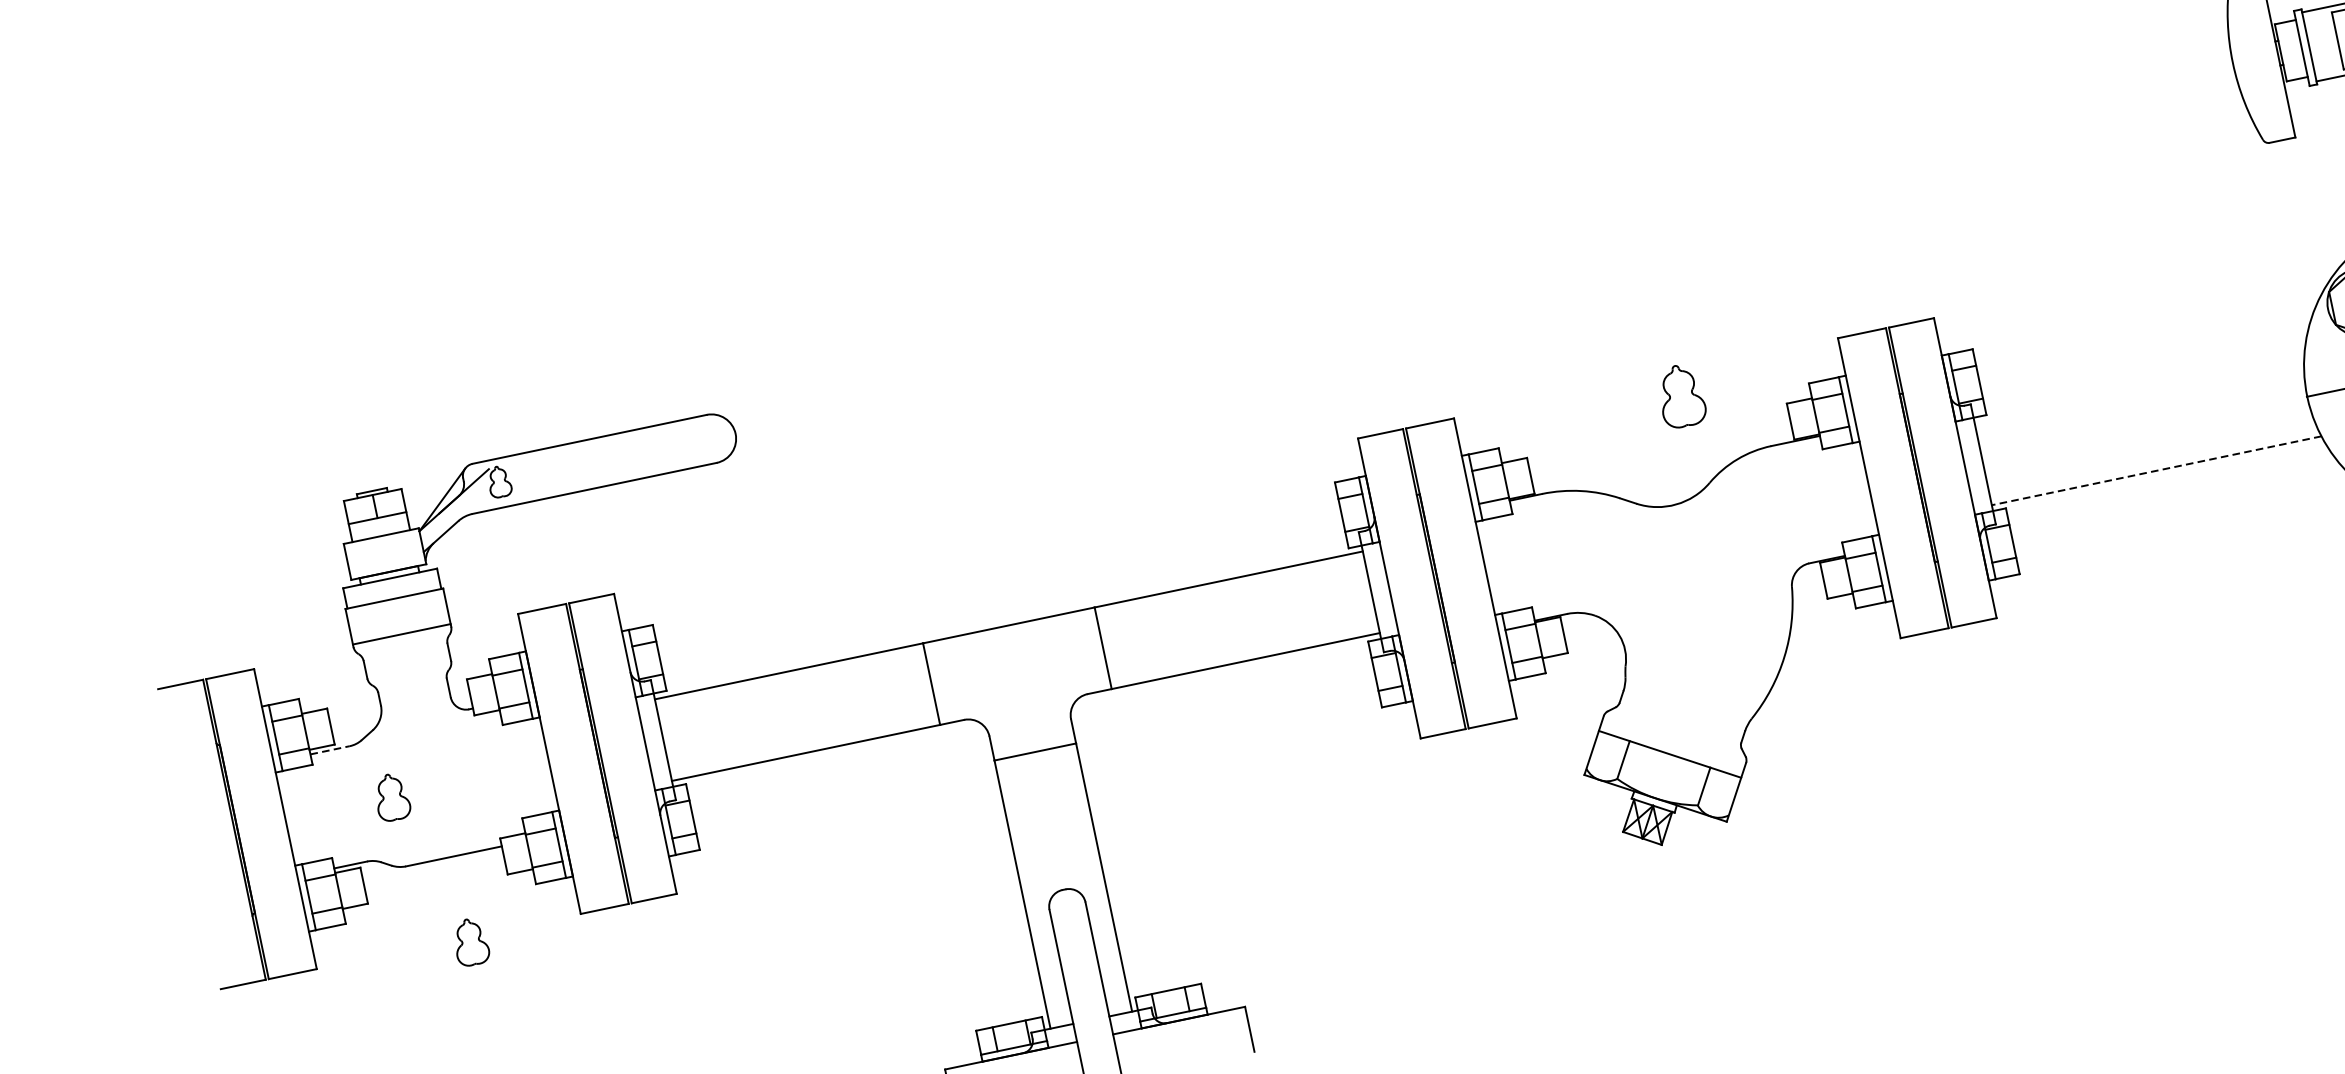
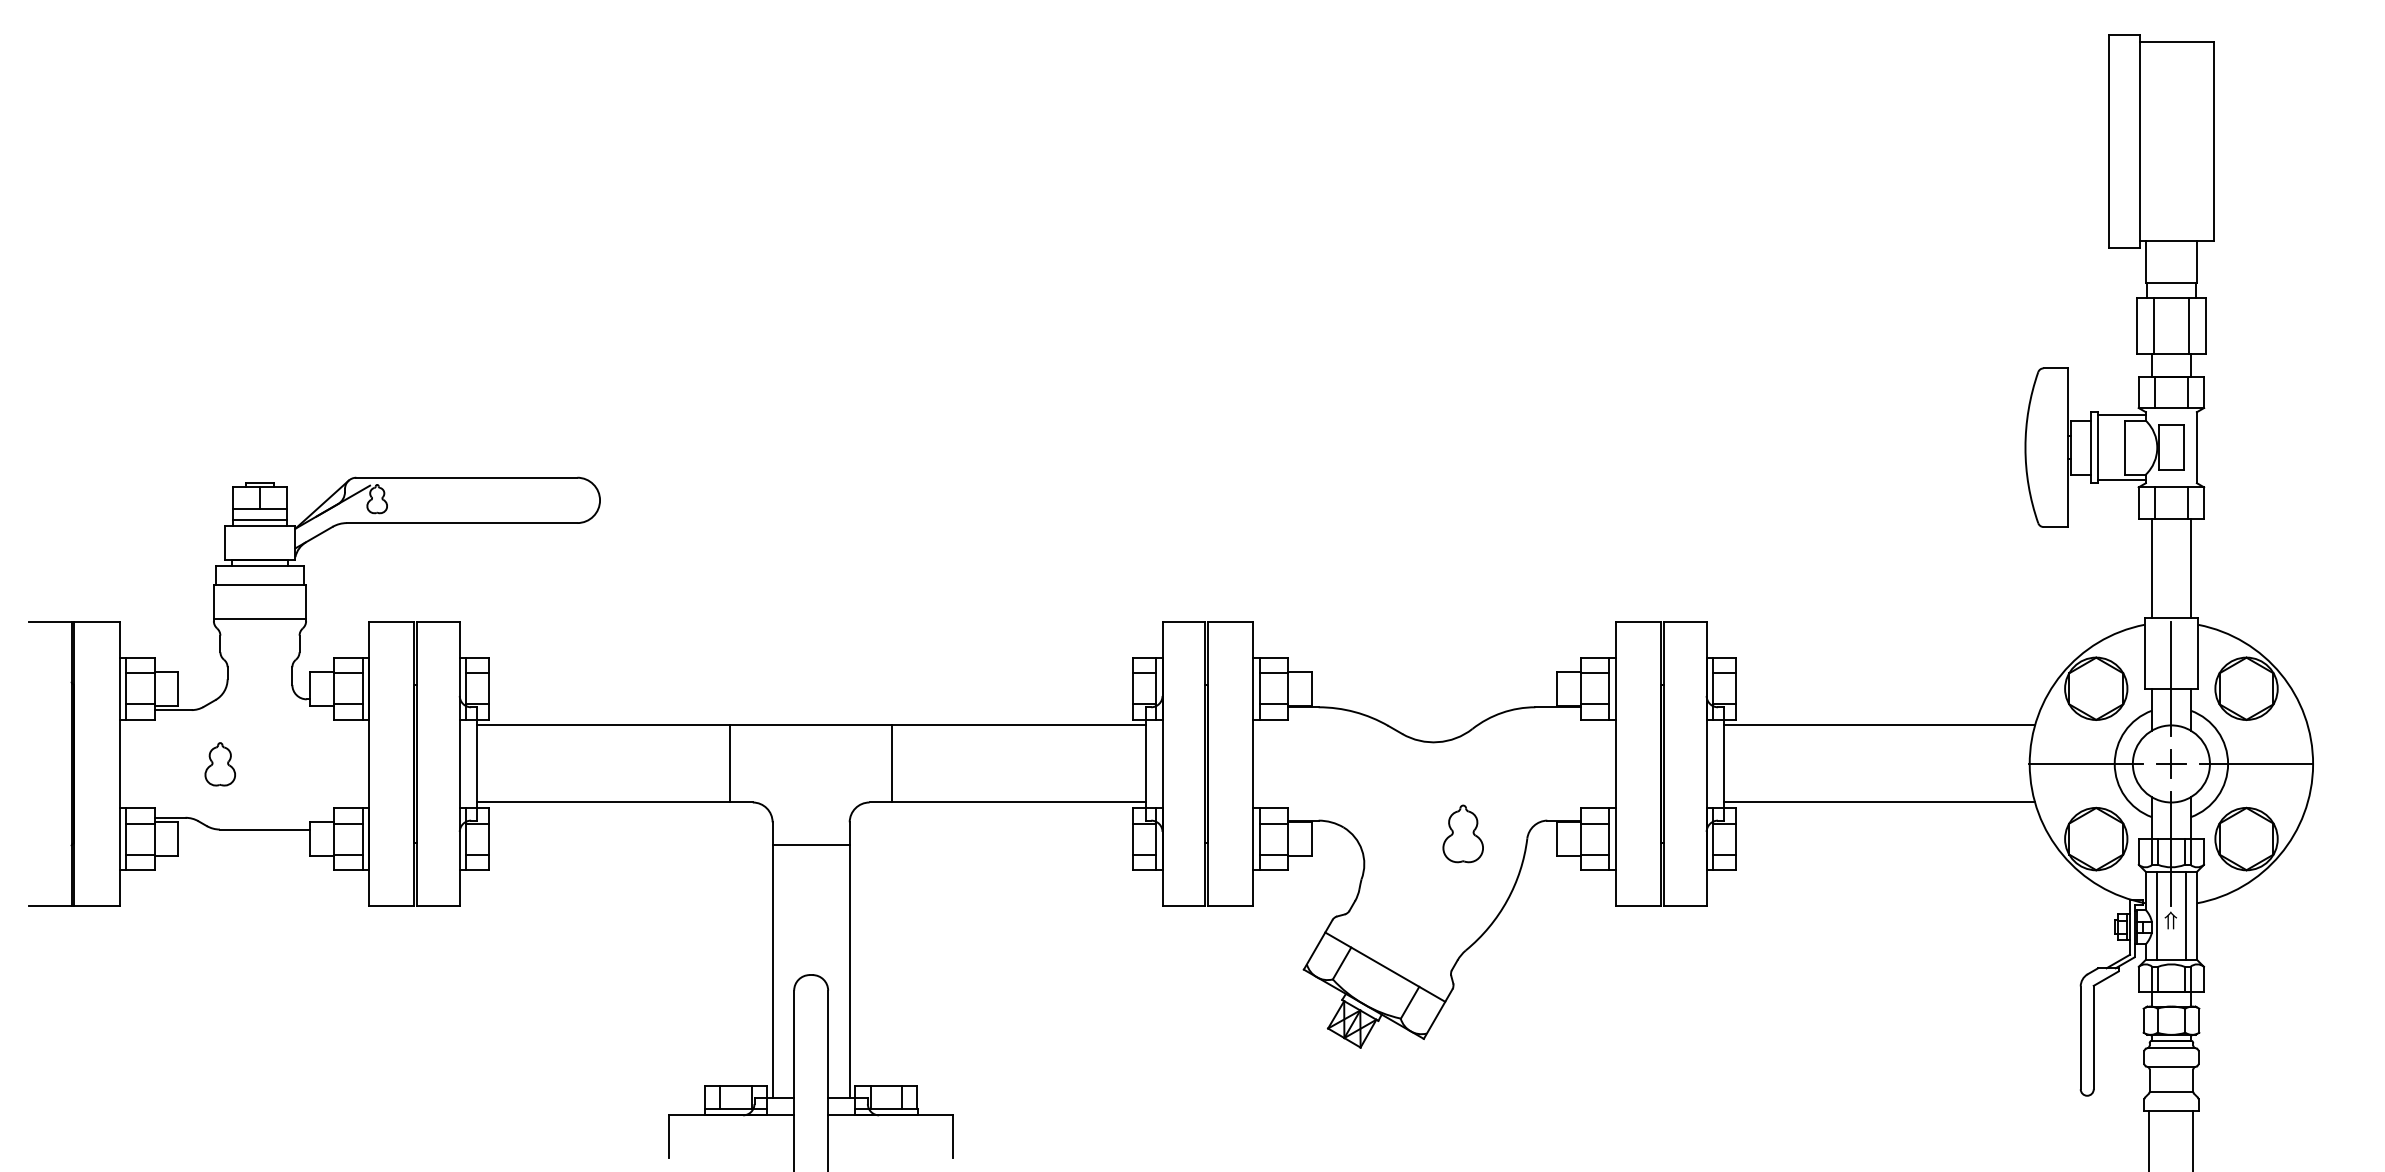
line: (2139, 389) -> (1879, 725), added
part: (1680, 395) -> (1462, 833), moved
line: (2156, 470) -> (1879, 802), dashed -> solid
line: (379, 530) -> (259, 520), added
line: (330, 750) -> (173, 710), dashed -> solid
part: (470, 942) -> (263, 910), removed

